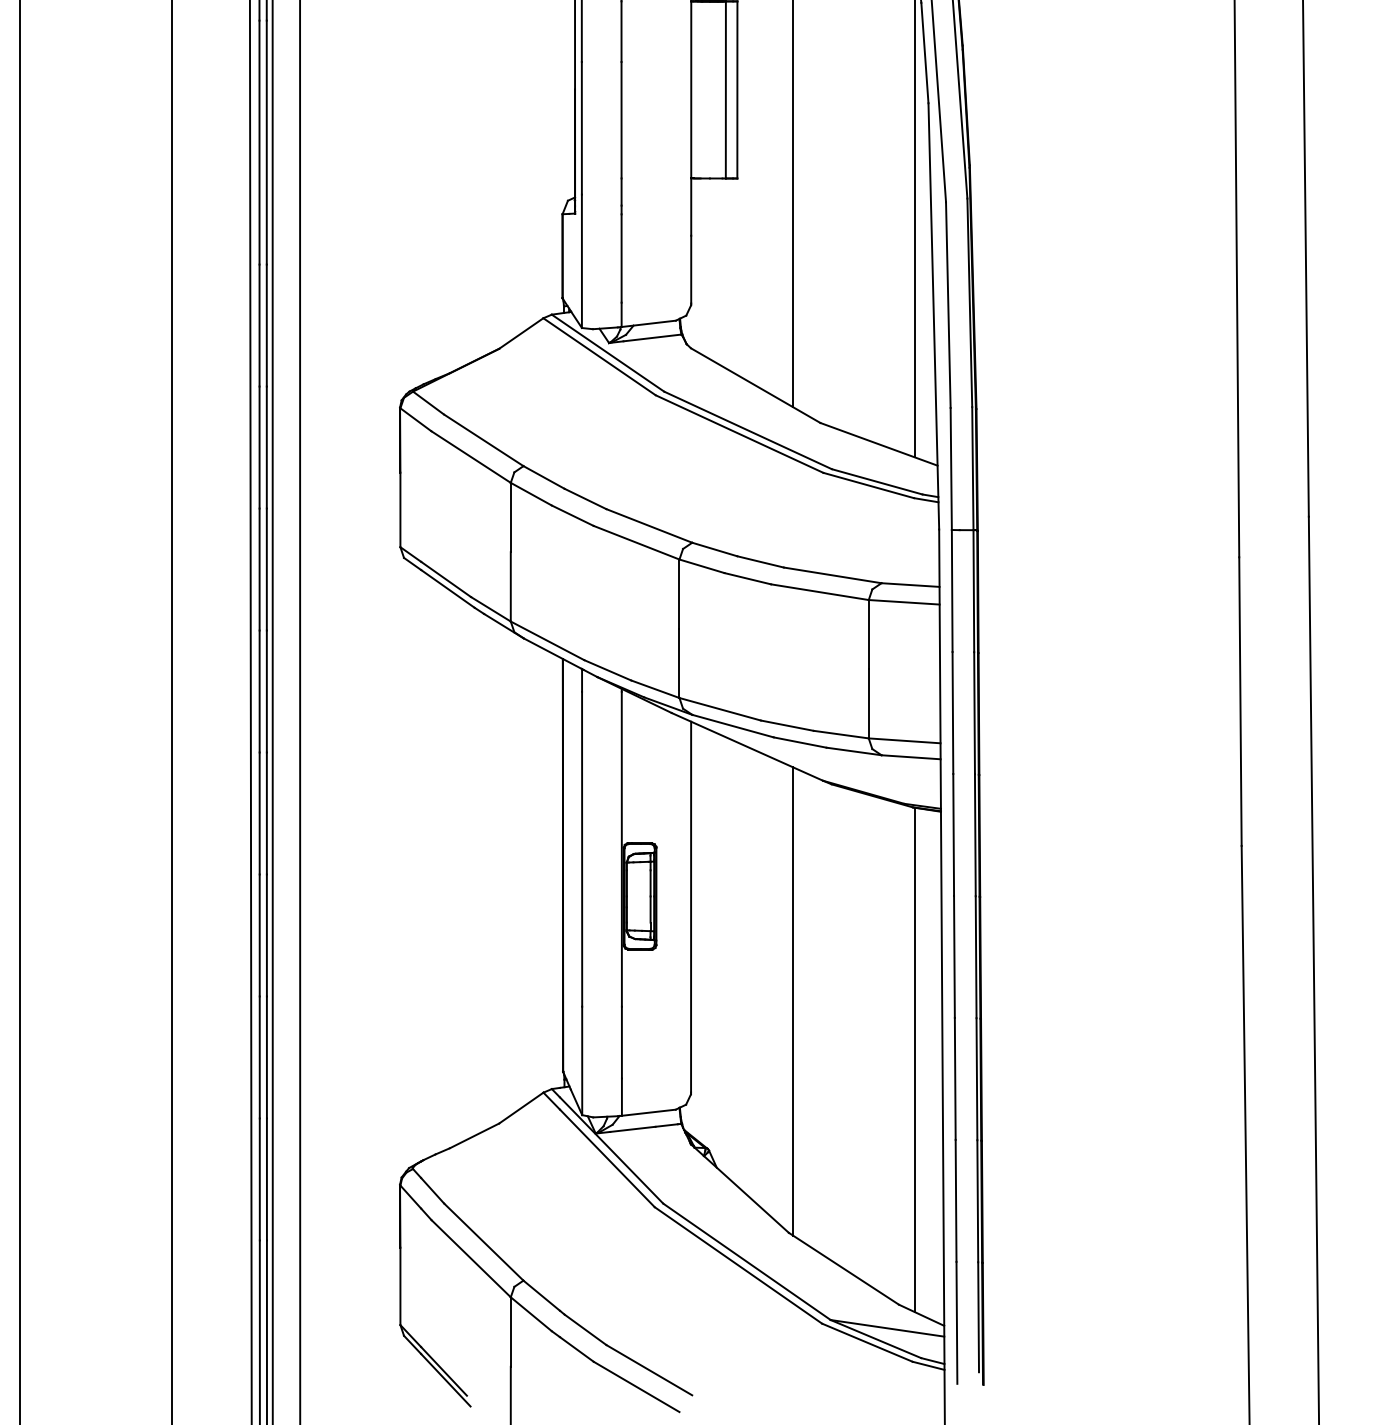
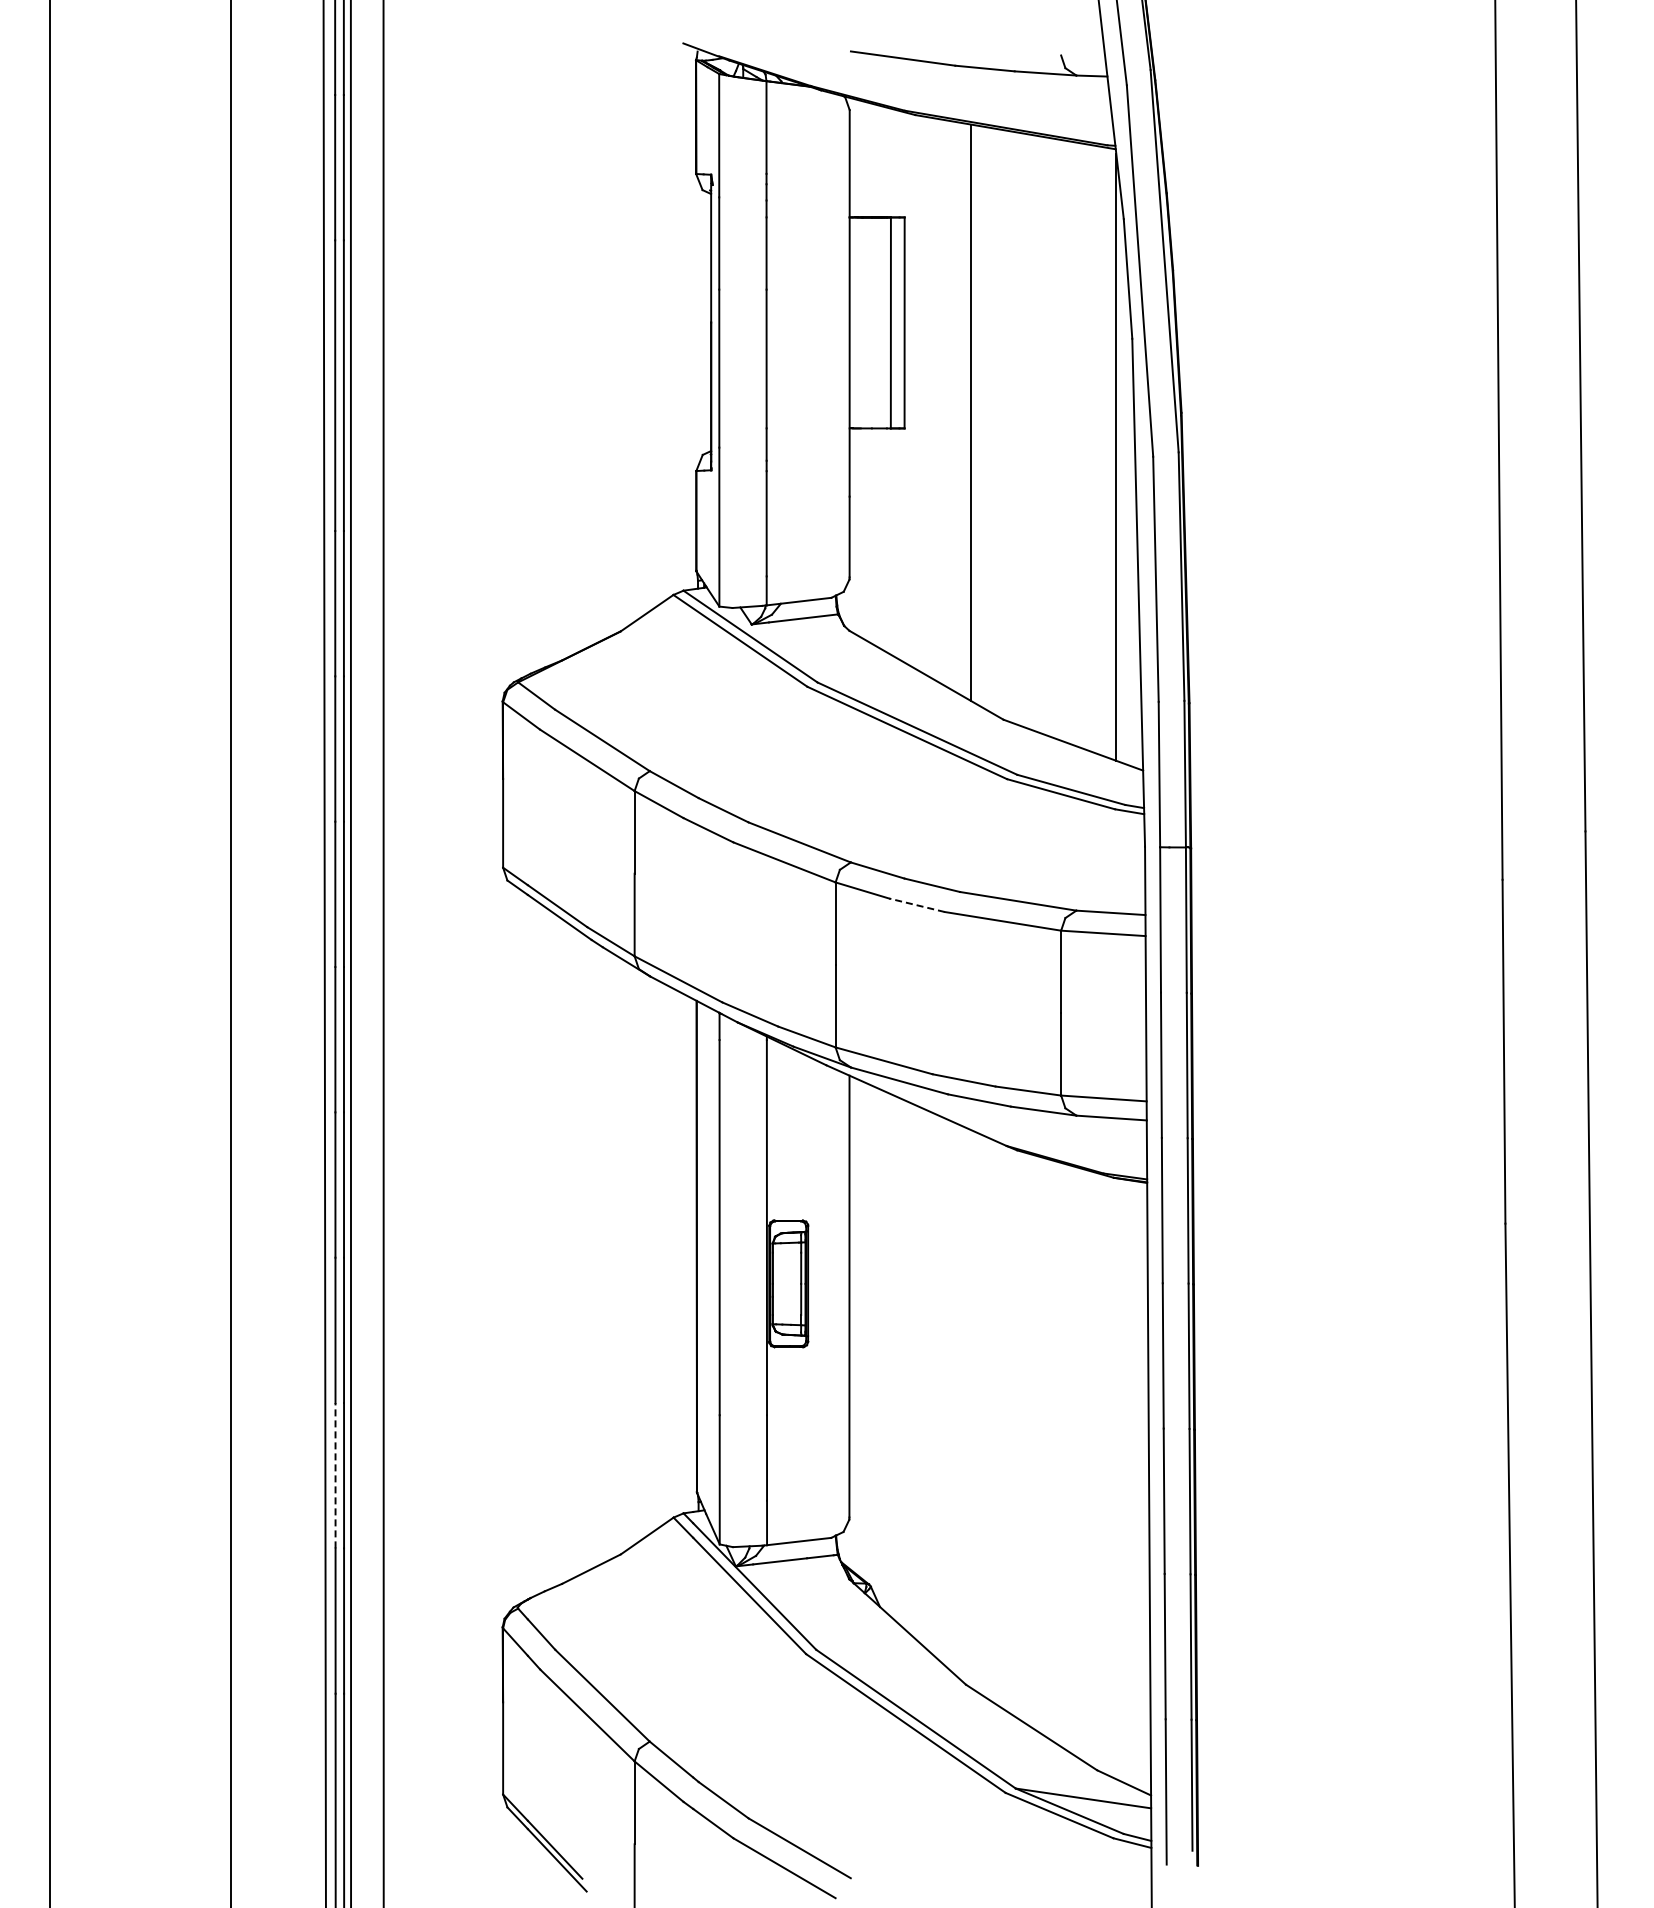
line: (748, 578) -> (917, 905), solid -> dashed
line: (792, 1001) -> (970, 1408), removed
line: (259, 1057) -> (335, 1475), solid -> dashed
line: (915, 1059) -> (1116, 1478), removed

